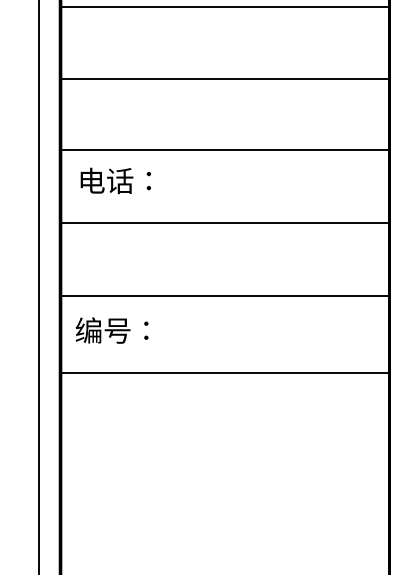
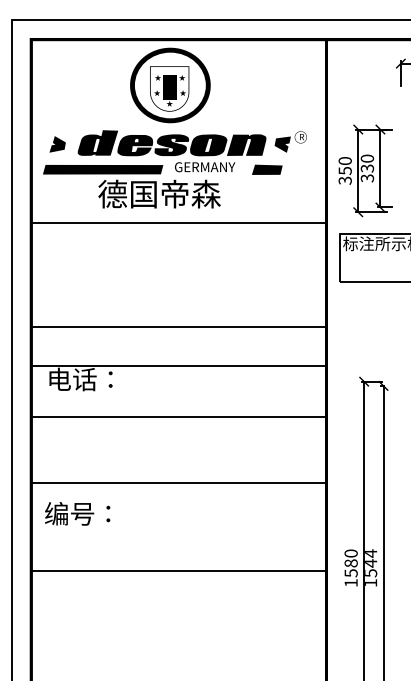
line: (224, 78) -> (178, 326), moved
line: (225, 149) -> (179, 365), moved
line: (224, 372) -> (178, 570), moved

